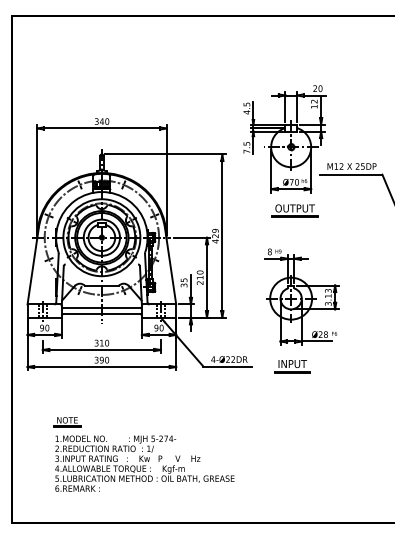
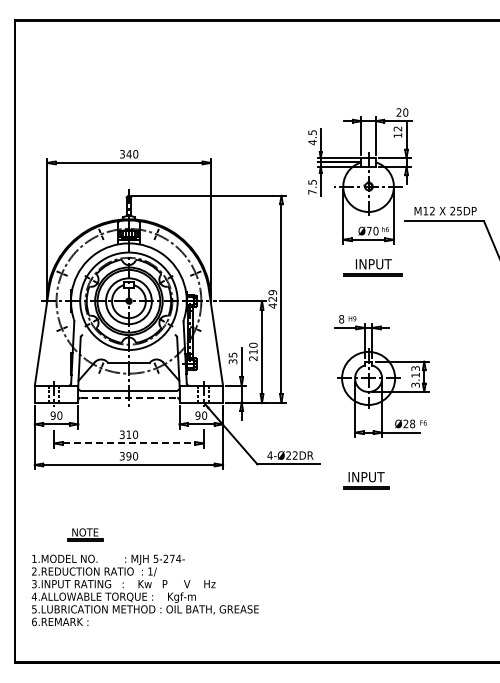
text: (295, 208) -> (373, 264), OUTPUT -> INPUT
line: (102, 313) -> (129, 397), solid -> dashed
line: (102, 350) -> (129, 443), solid -> dashed
part: (292, 366) -> (366, 480), moved
text: (144, 463) -> (144, 590), moved

